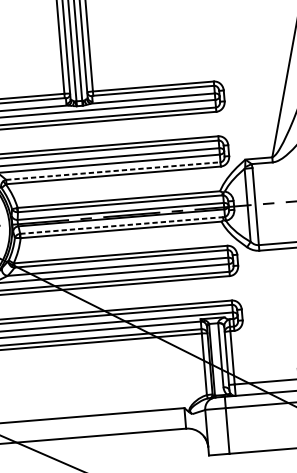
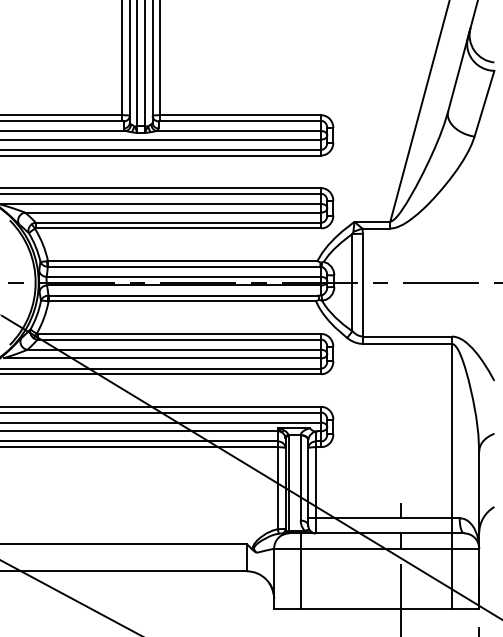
line: (113, 170) -> (178, 222), dashed -> solid
line: (121, 225) -> (183, 295), dashed -> solid

